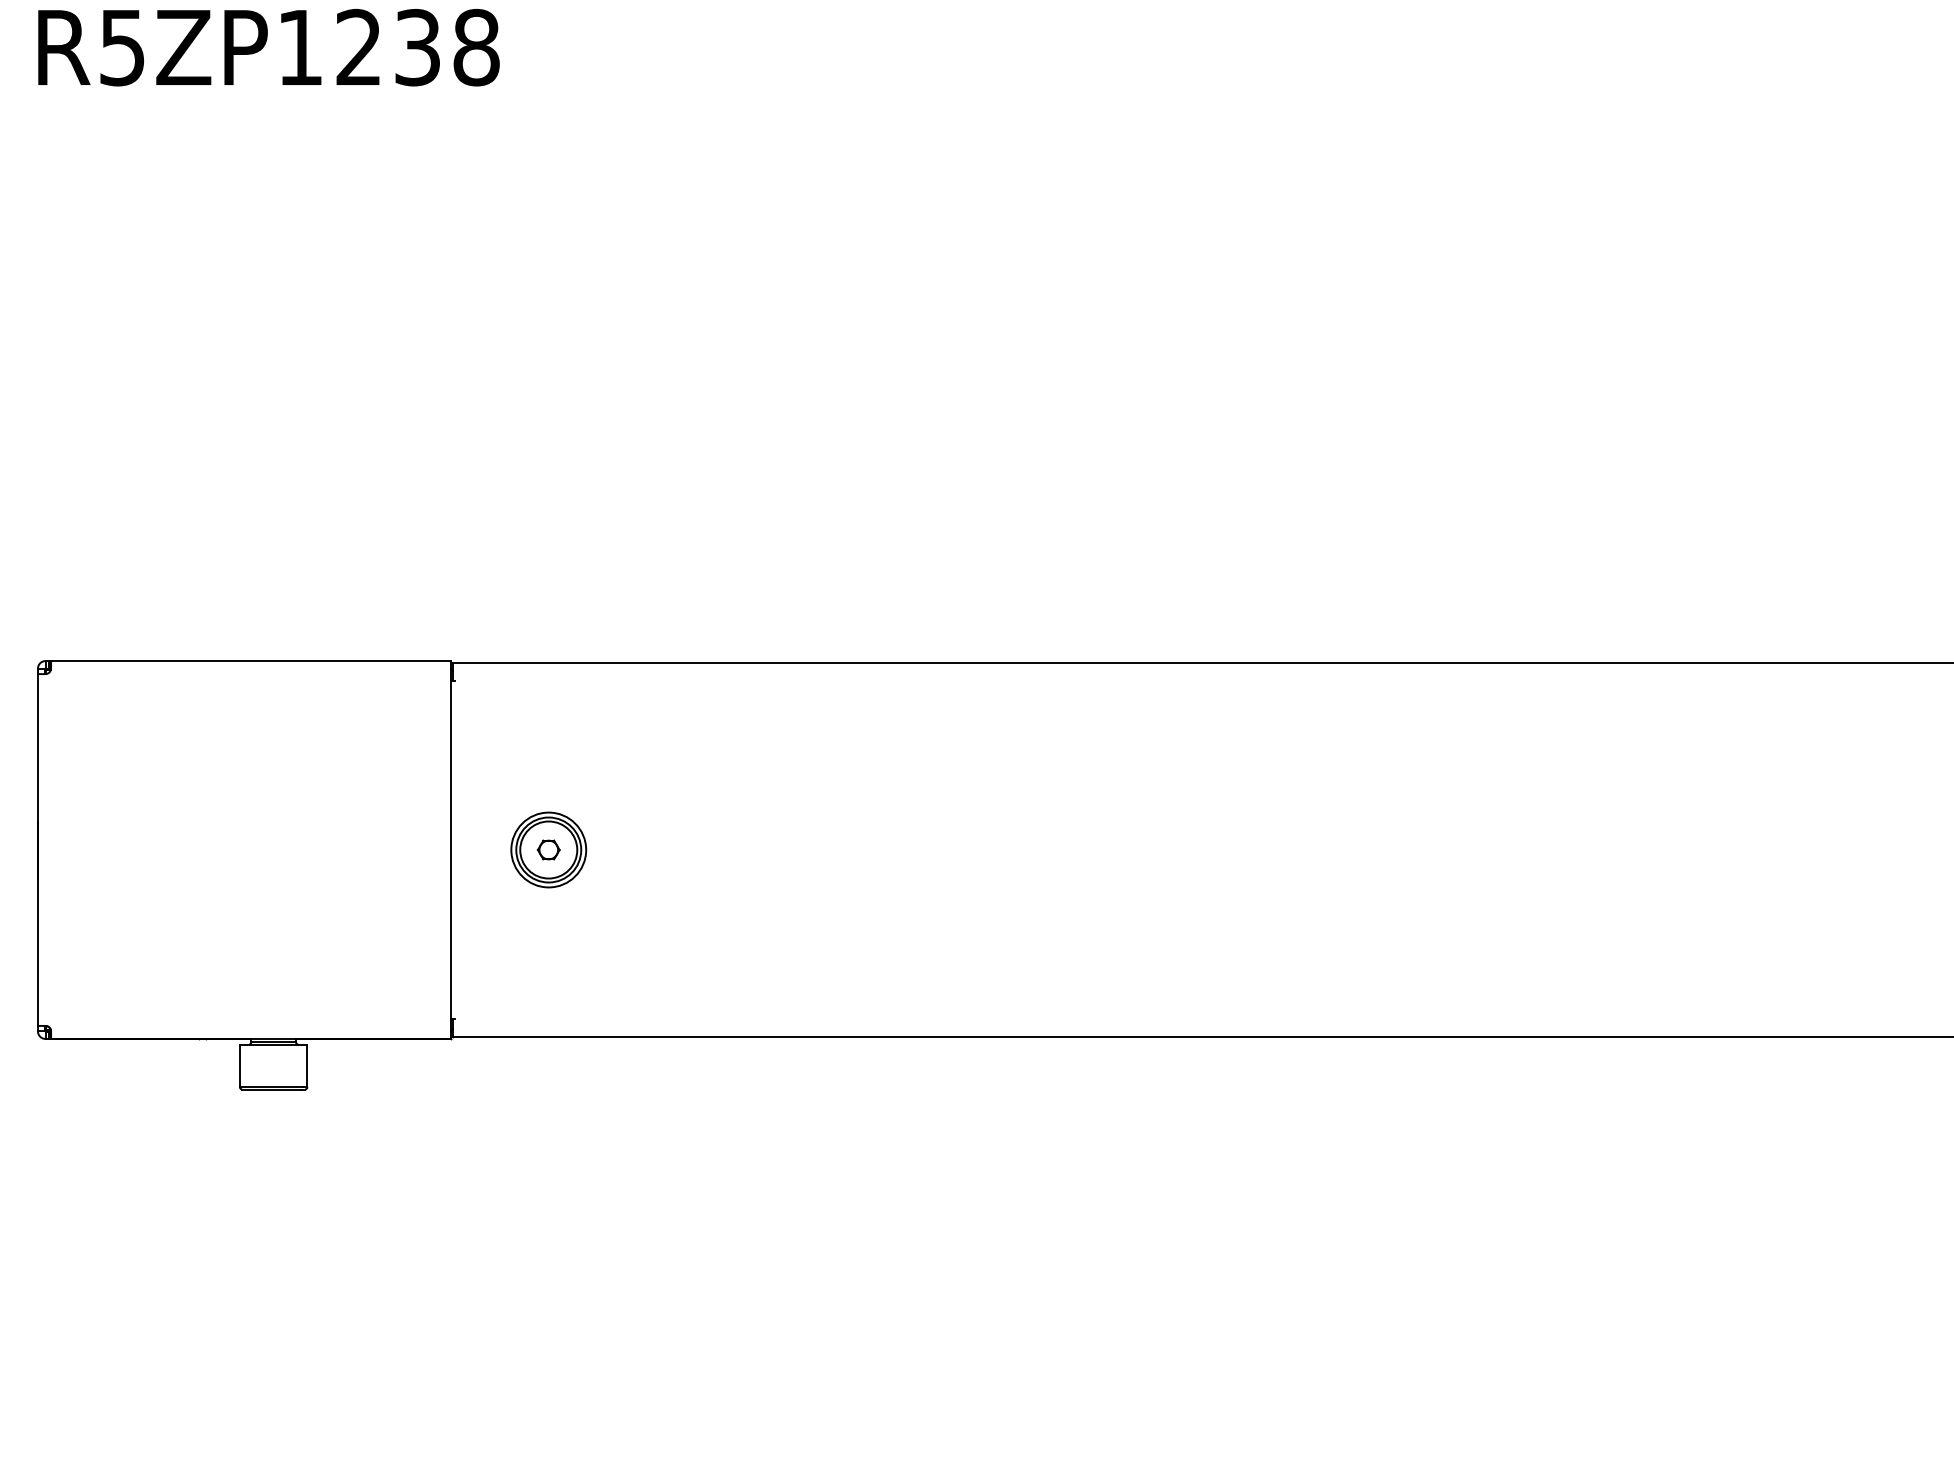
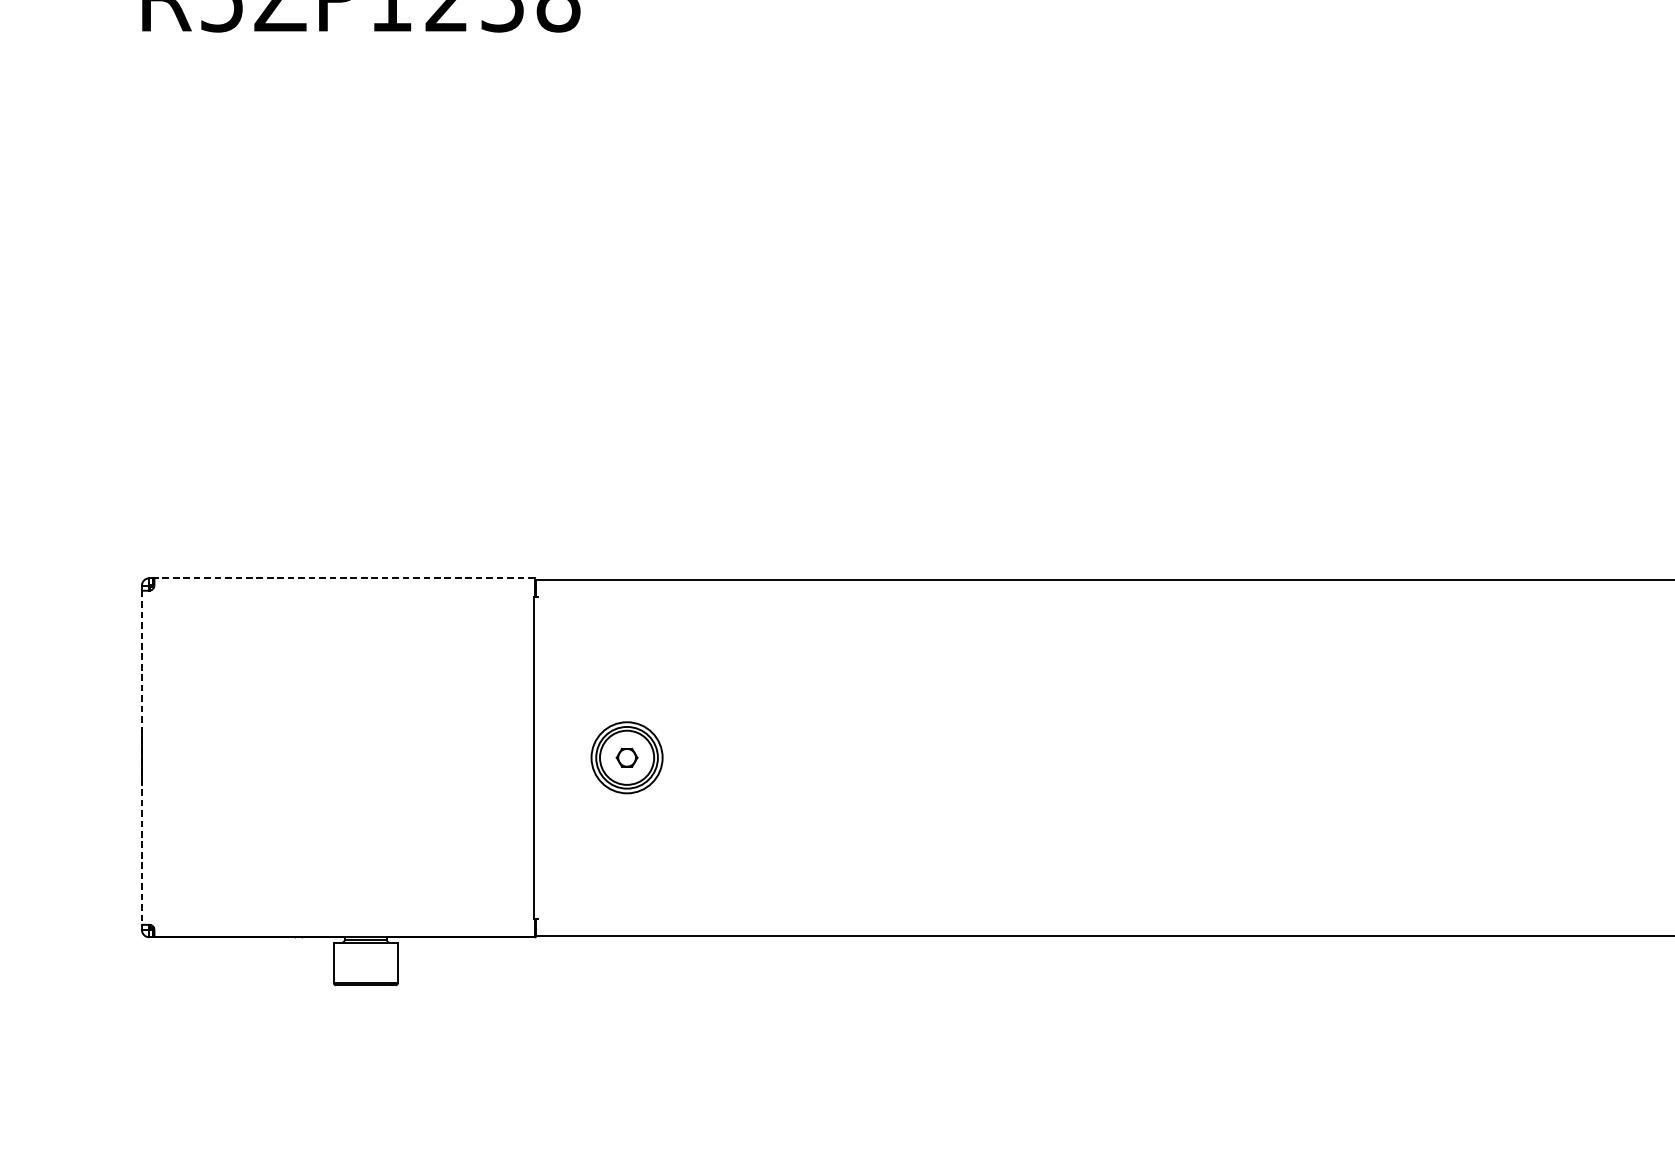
line: (250, 661) -> (343, 578), solid -> dashed
line: (37, 850) -> (141, 758), solid -> dashed

